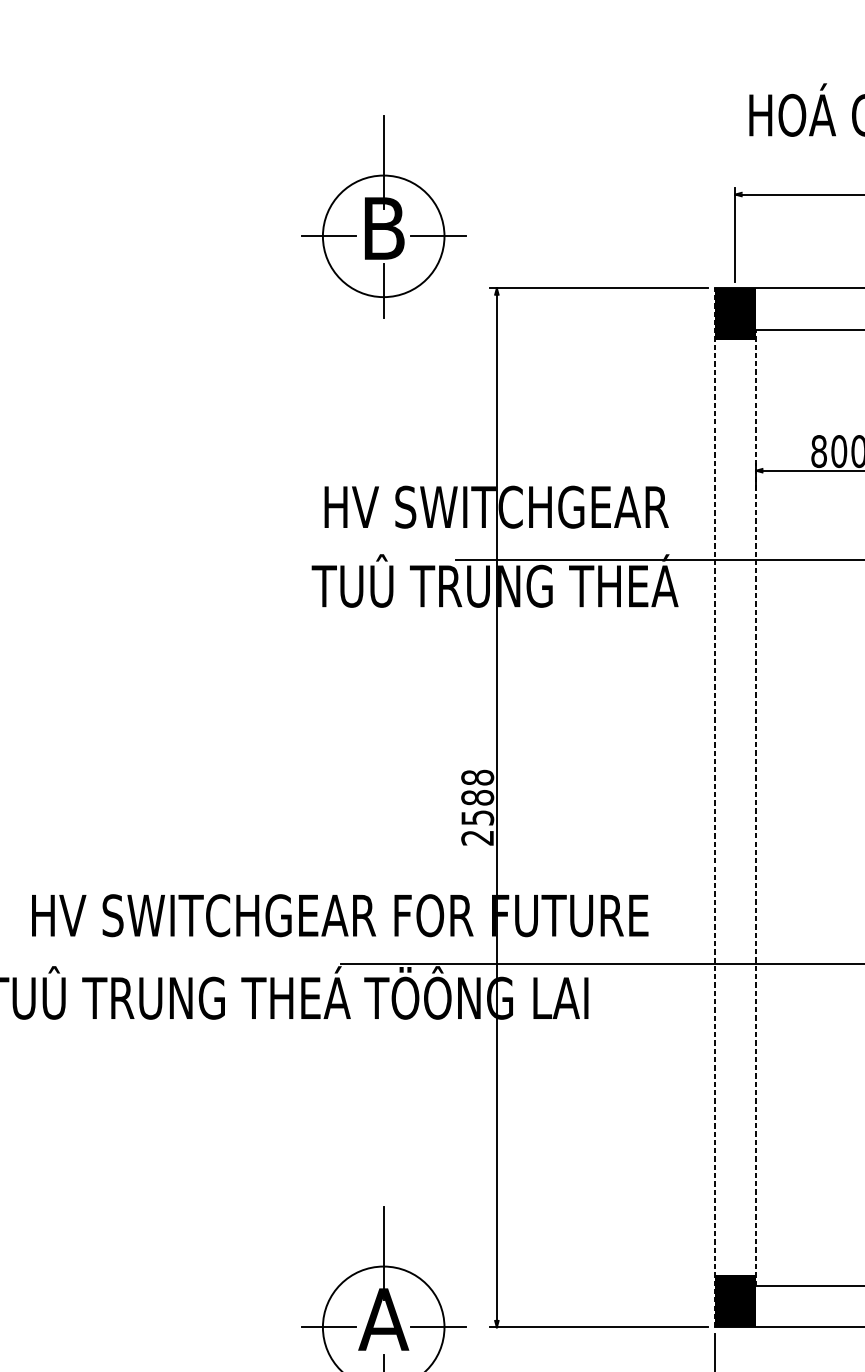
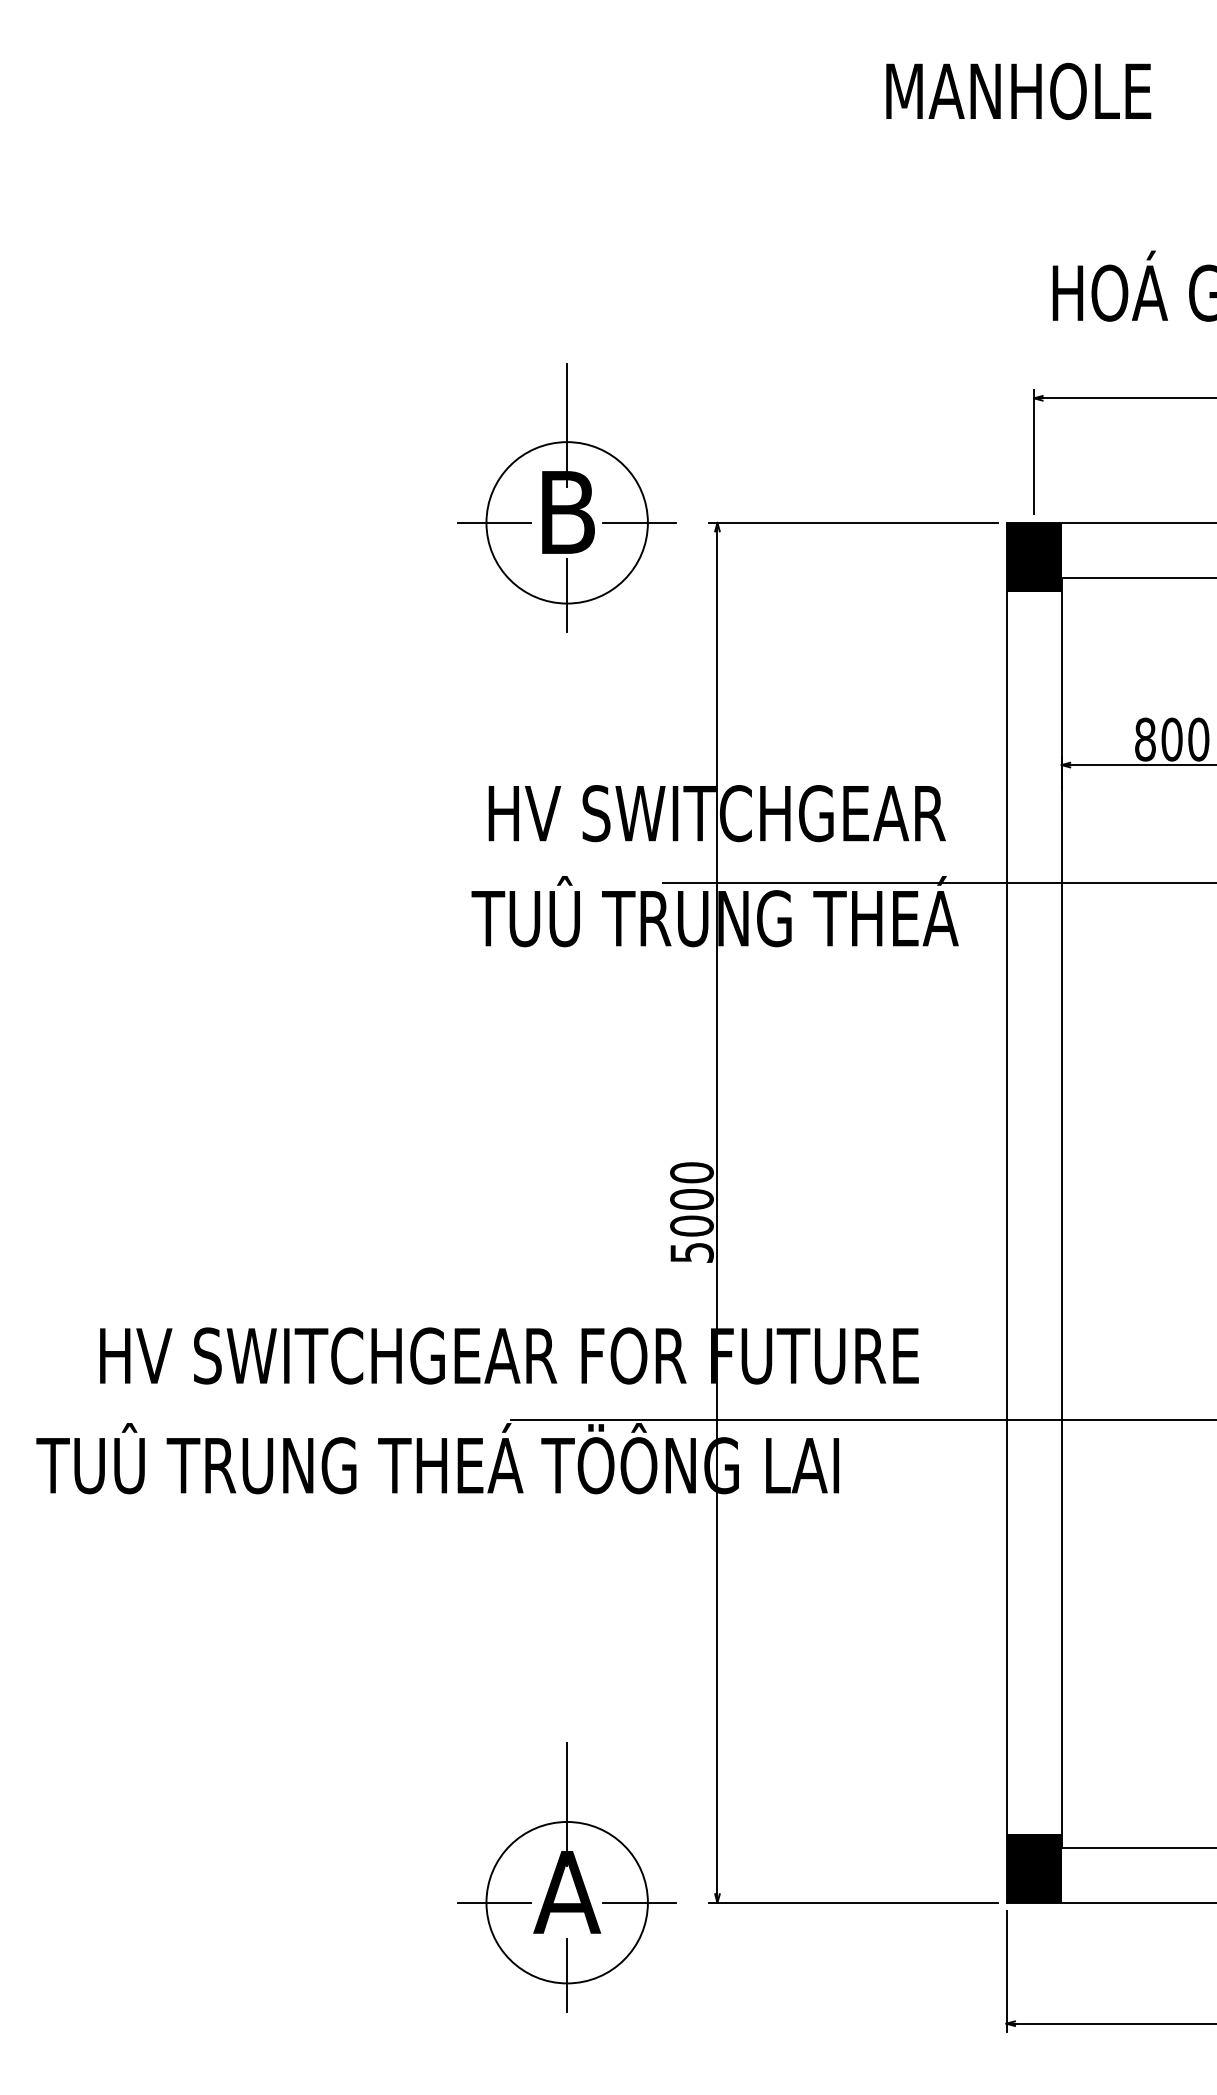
part: (383, 217) -> (566, 497), moved
text: (477, 807) -> (691, 1212), 2588 -> 5000
line: (714, 807) -> (1006, 1212), dashed -> solid
line: (755, 807) -> (1061, 1212), dashed -> solid

